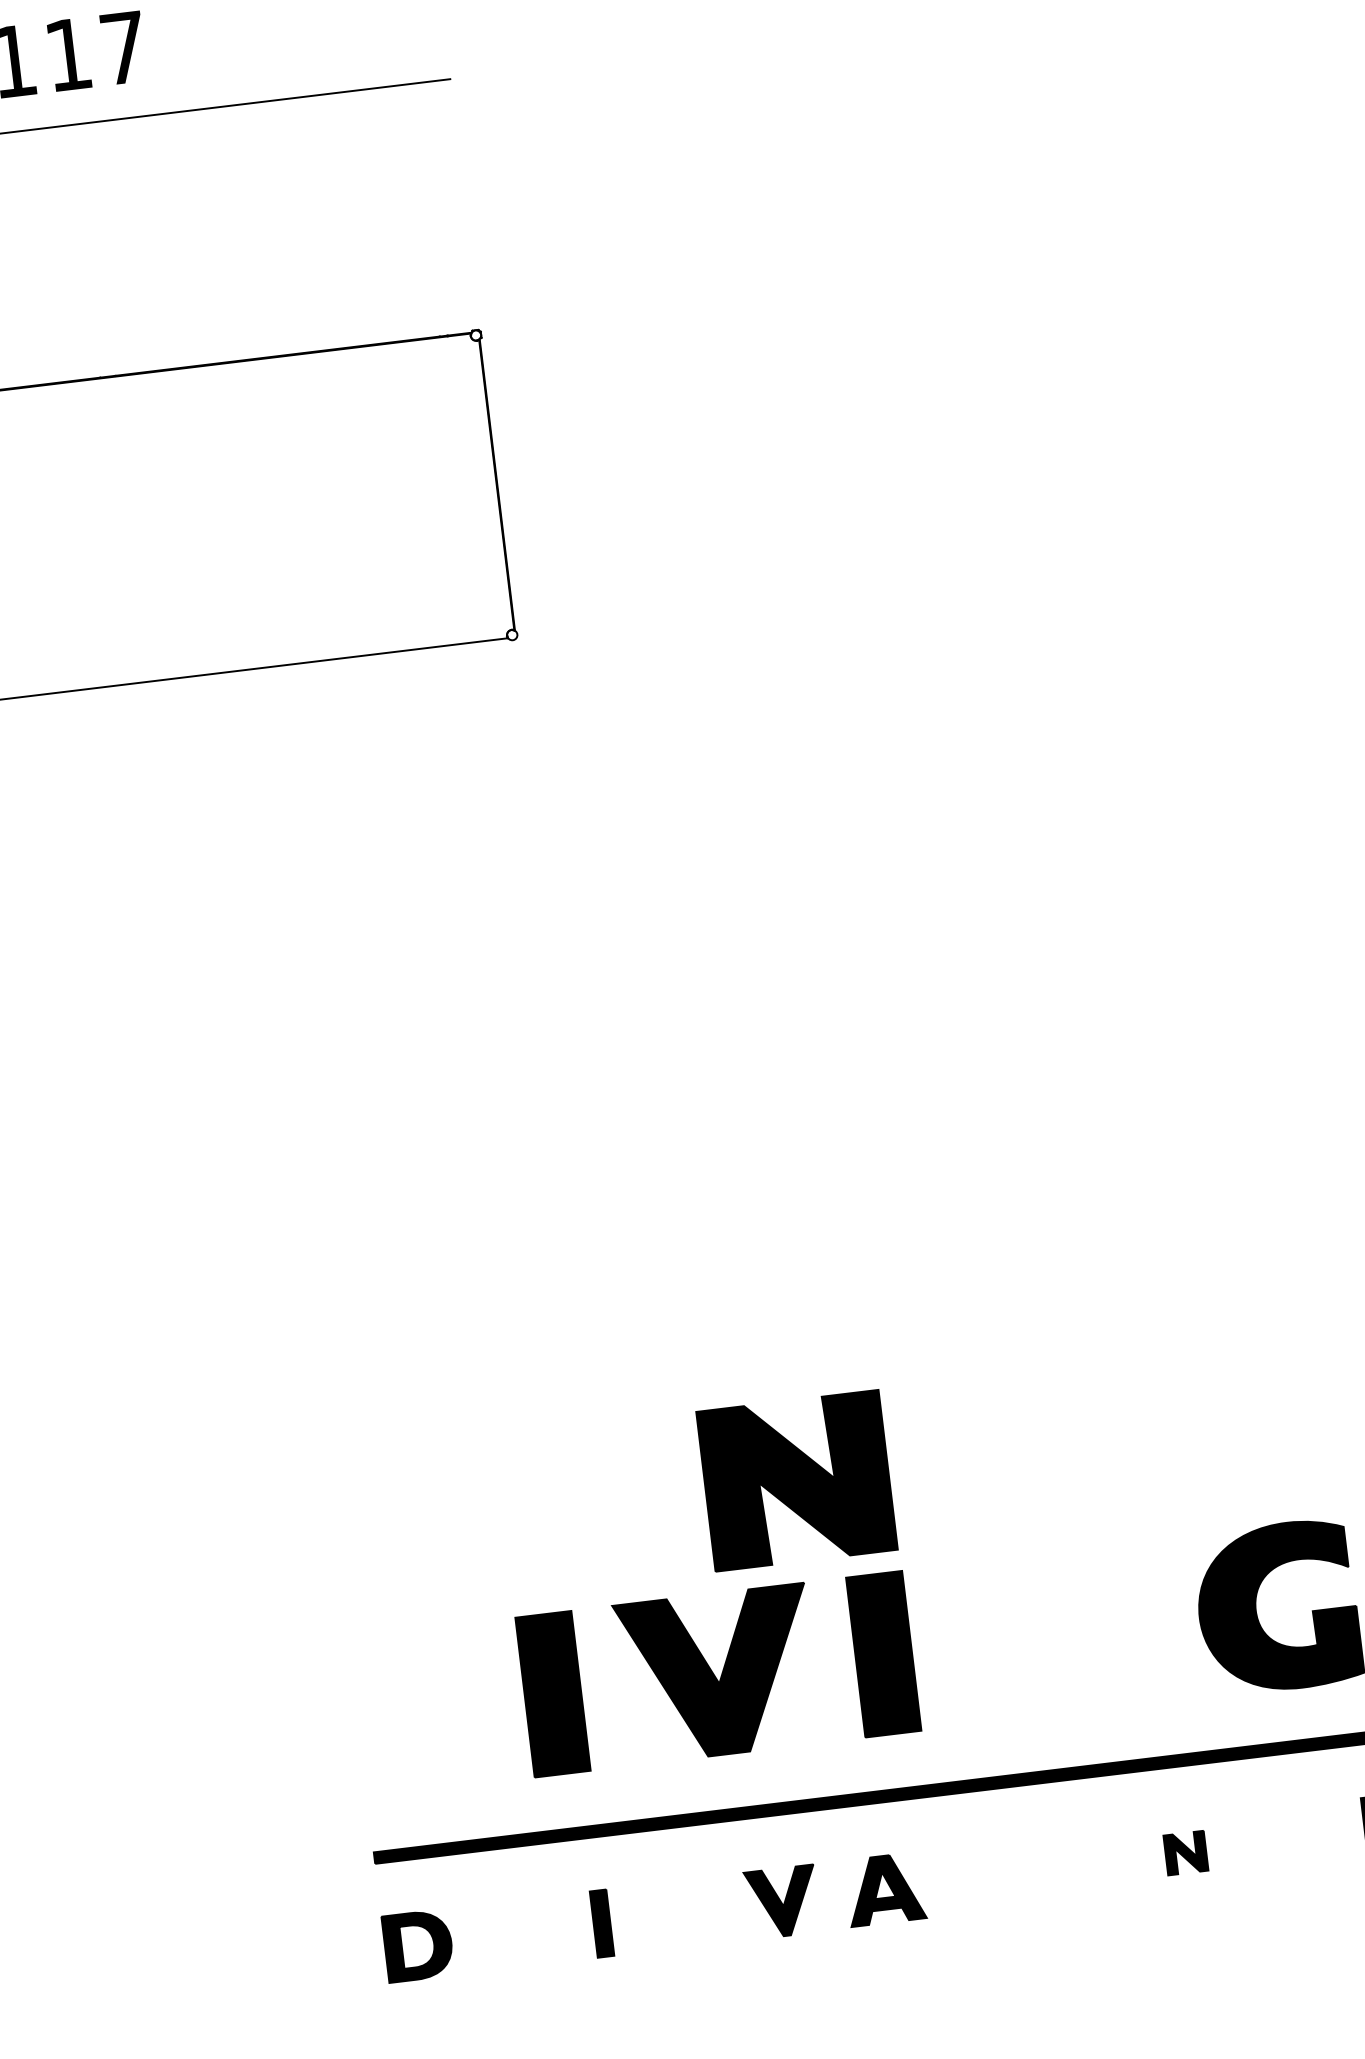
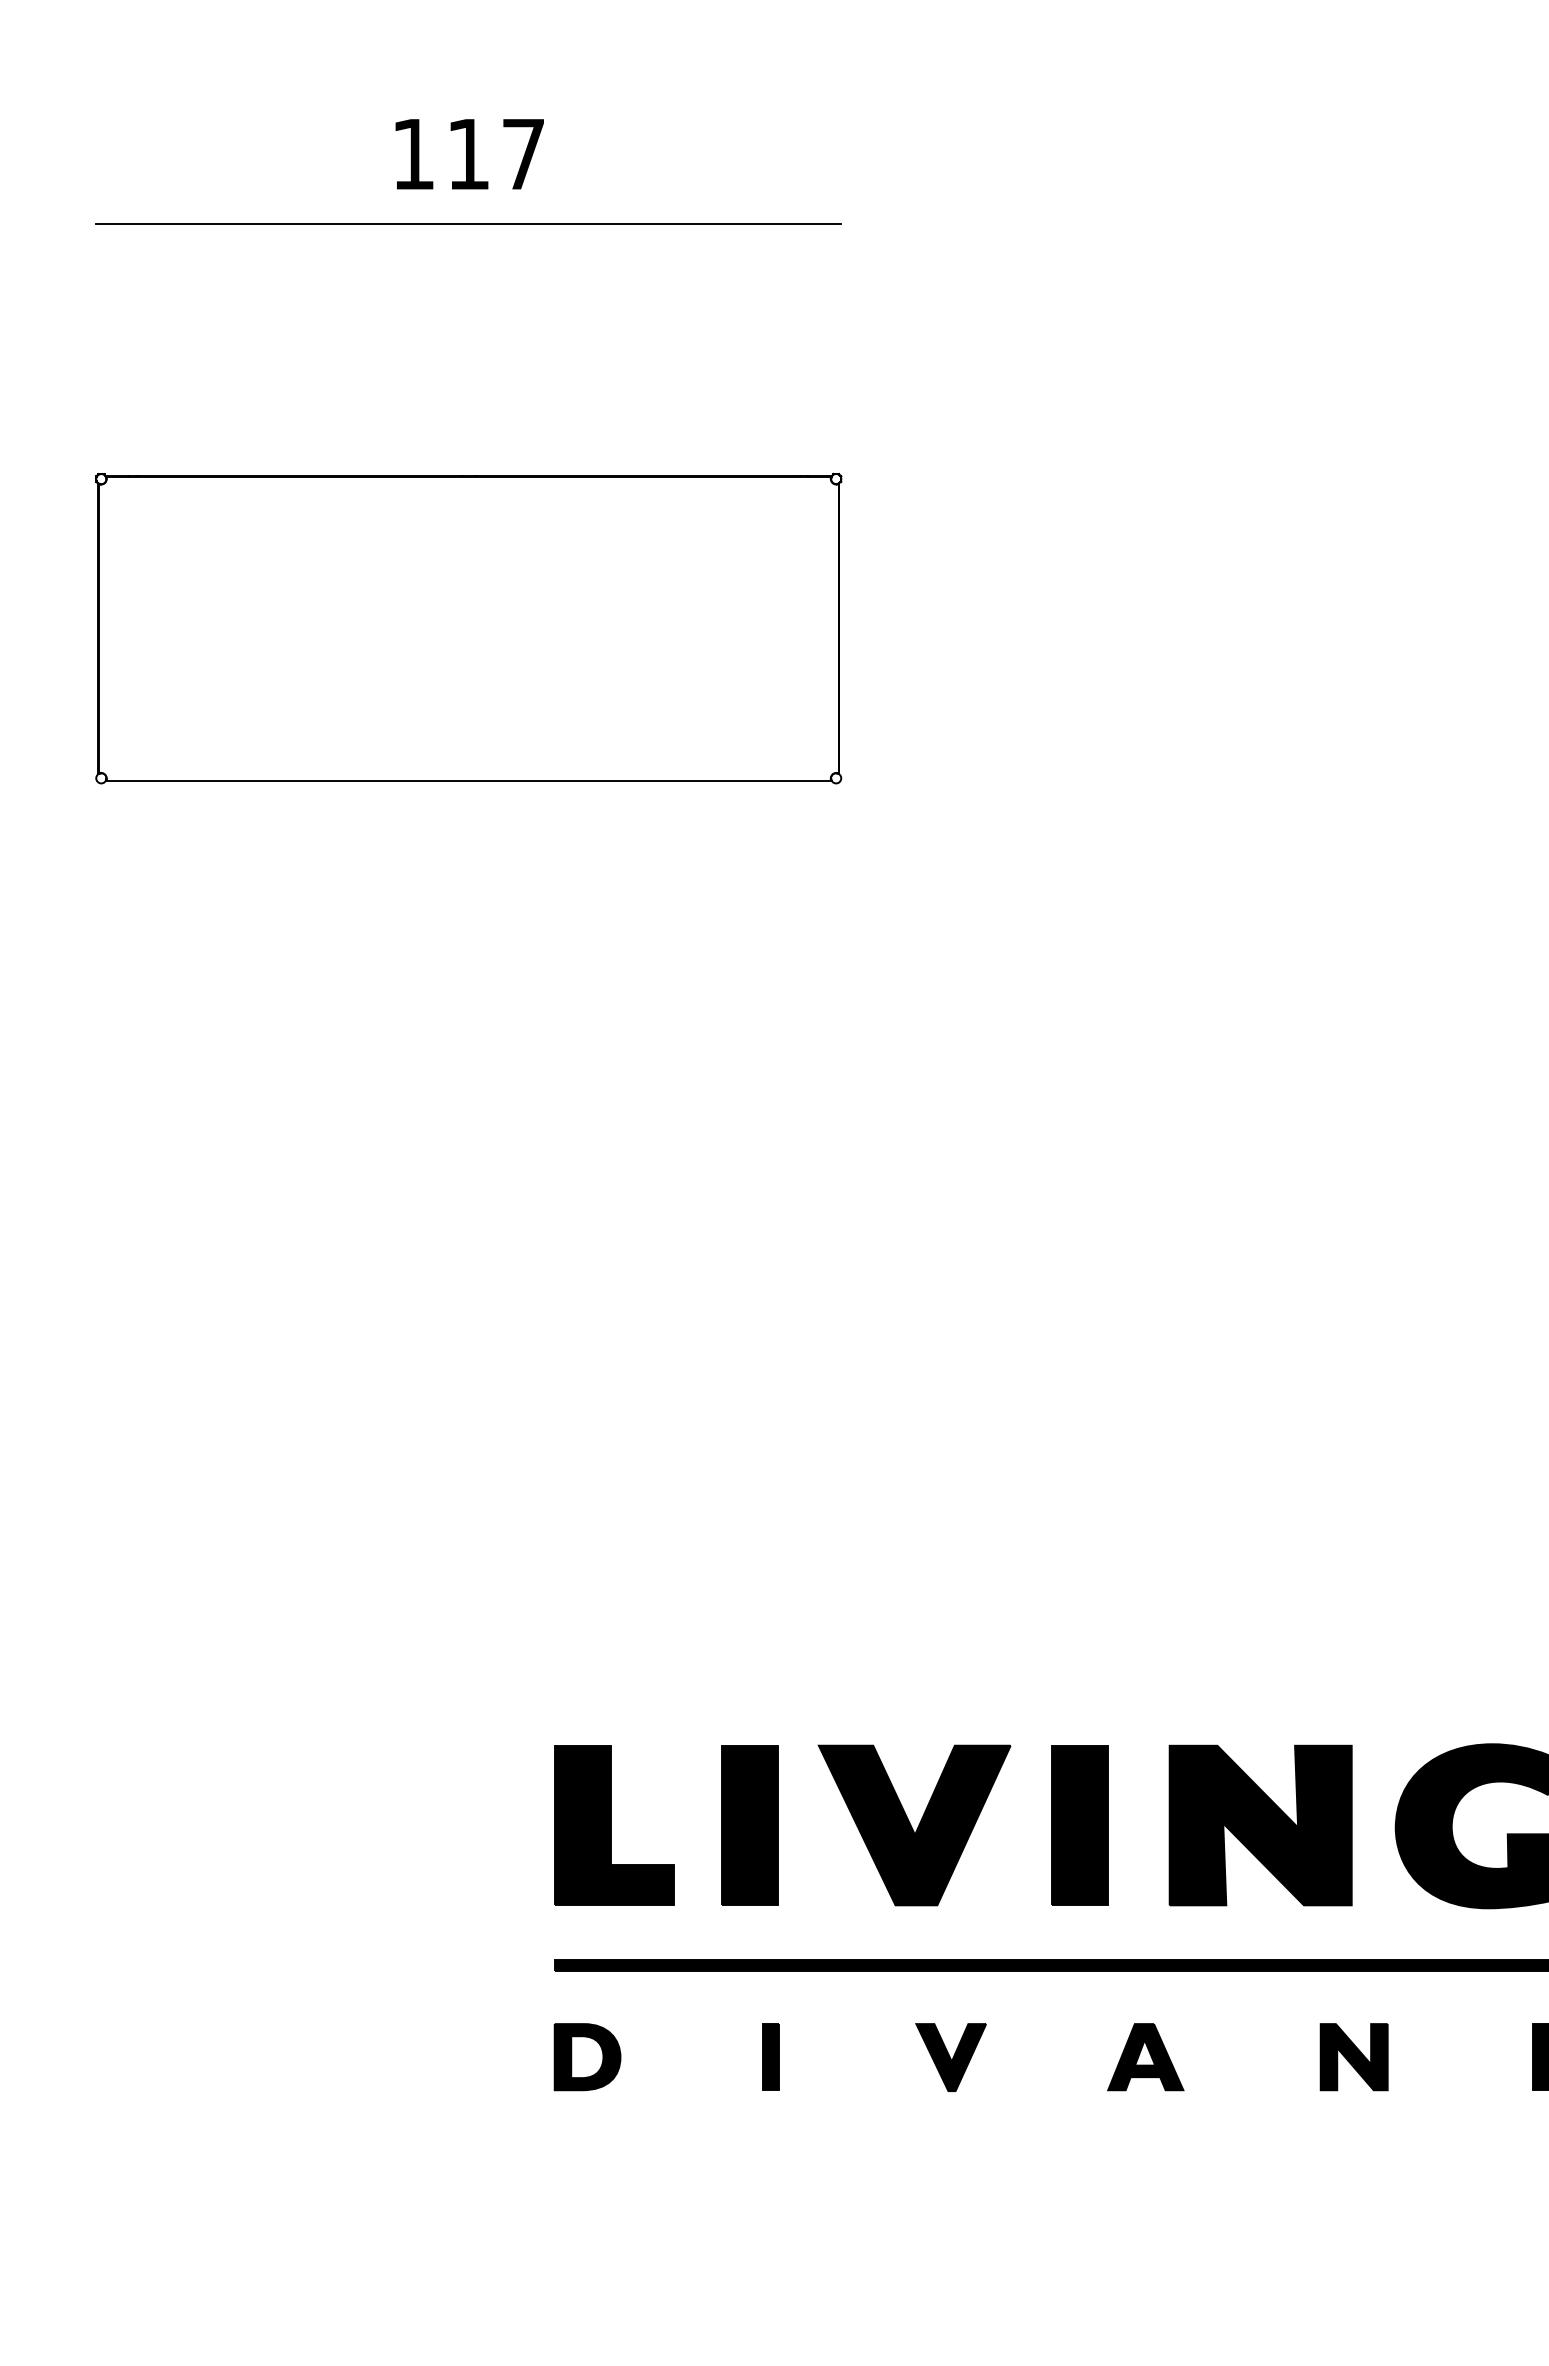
part: (796, 1480) -> (1260, 1825), moved
part: (417, 1710) -> (614, 1825), added
part: (1185, 1853) -> (1353, 2057), size x1.67
part: (884, 1889) -> (1145, 2057), moved

